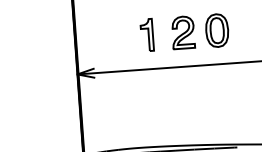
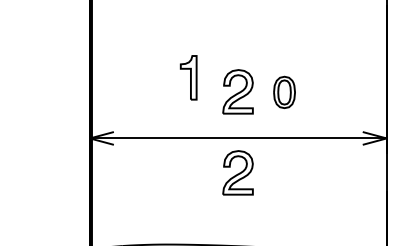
part: (217, 30) -> (284, 92), size x0.7
part: (146, 34) -> (188, 77), moved
part: (187, 91) -> (237, 172), added

